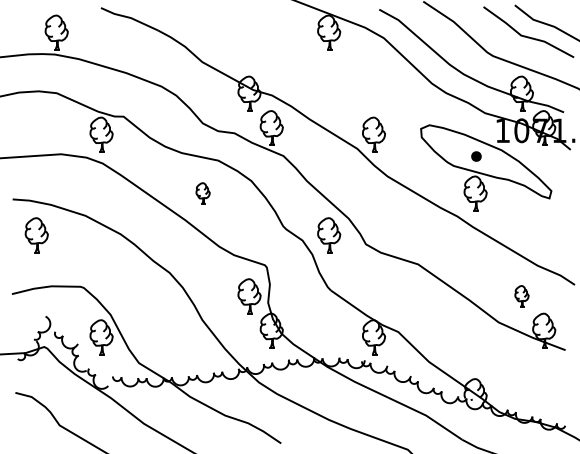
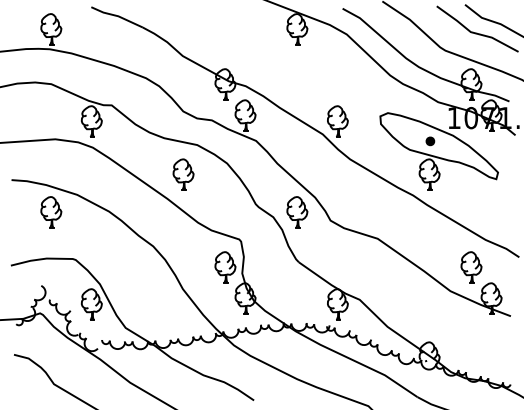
part: (203, 193) -> (183, 174), size x1.67
part: (36, 235) -> (51, 212), moved
part: (521, 296) -> (471, 267), size x1.67

